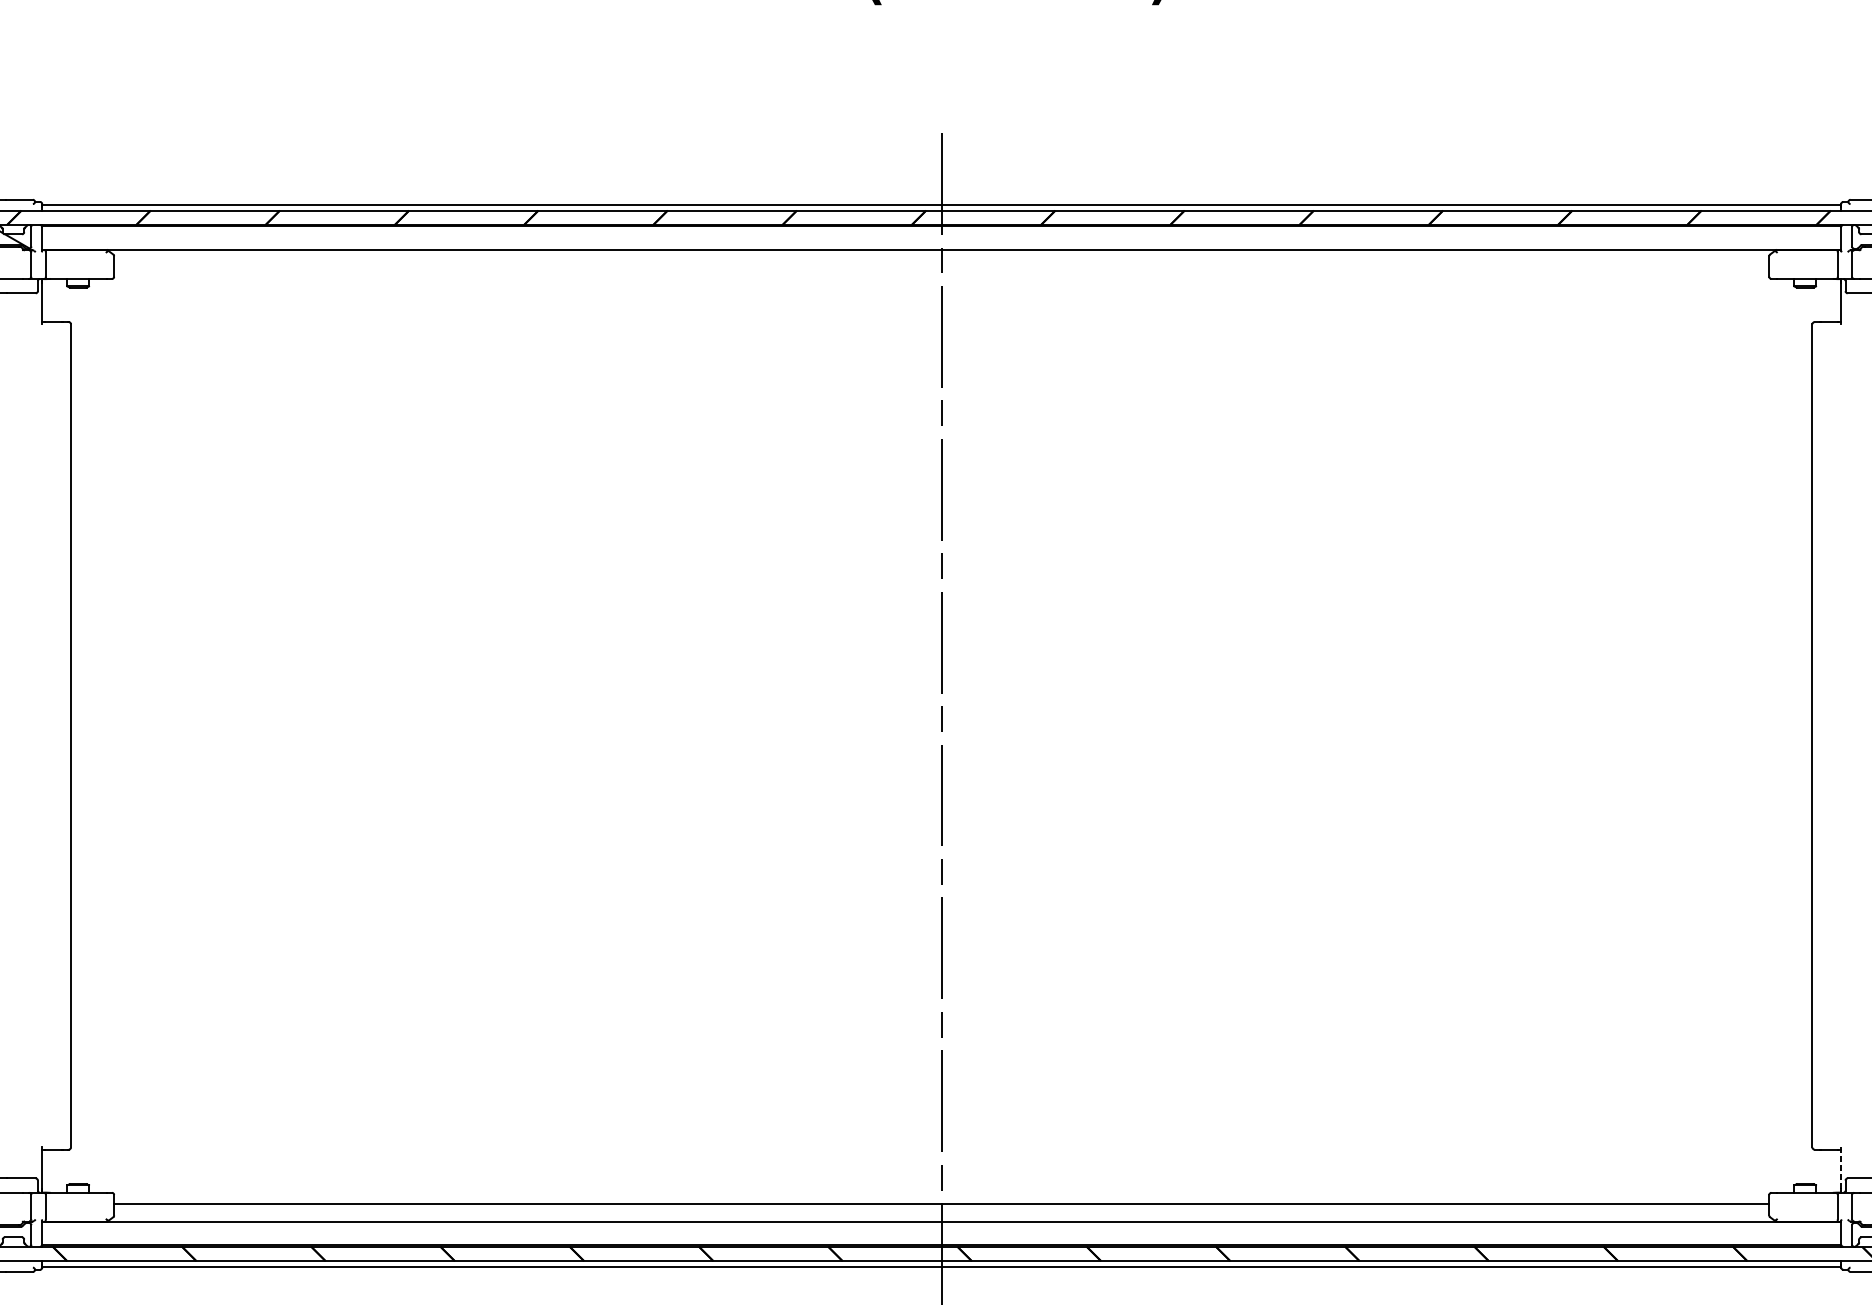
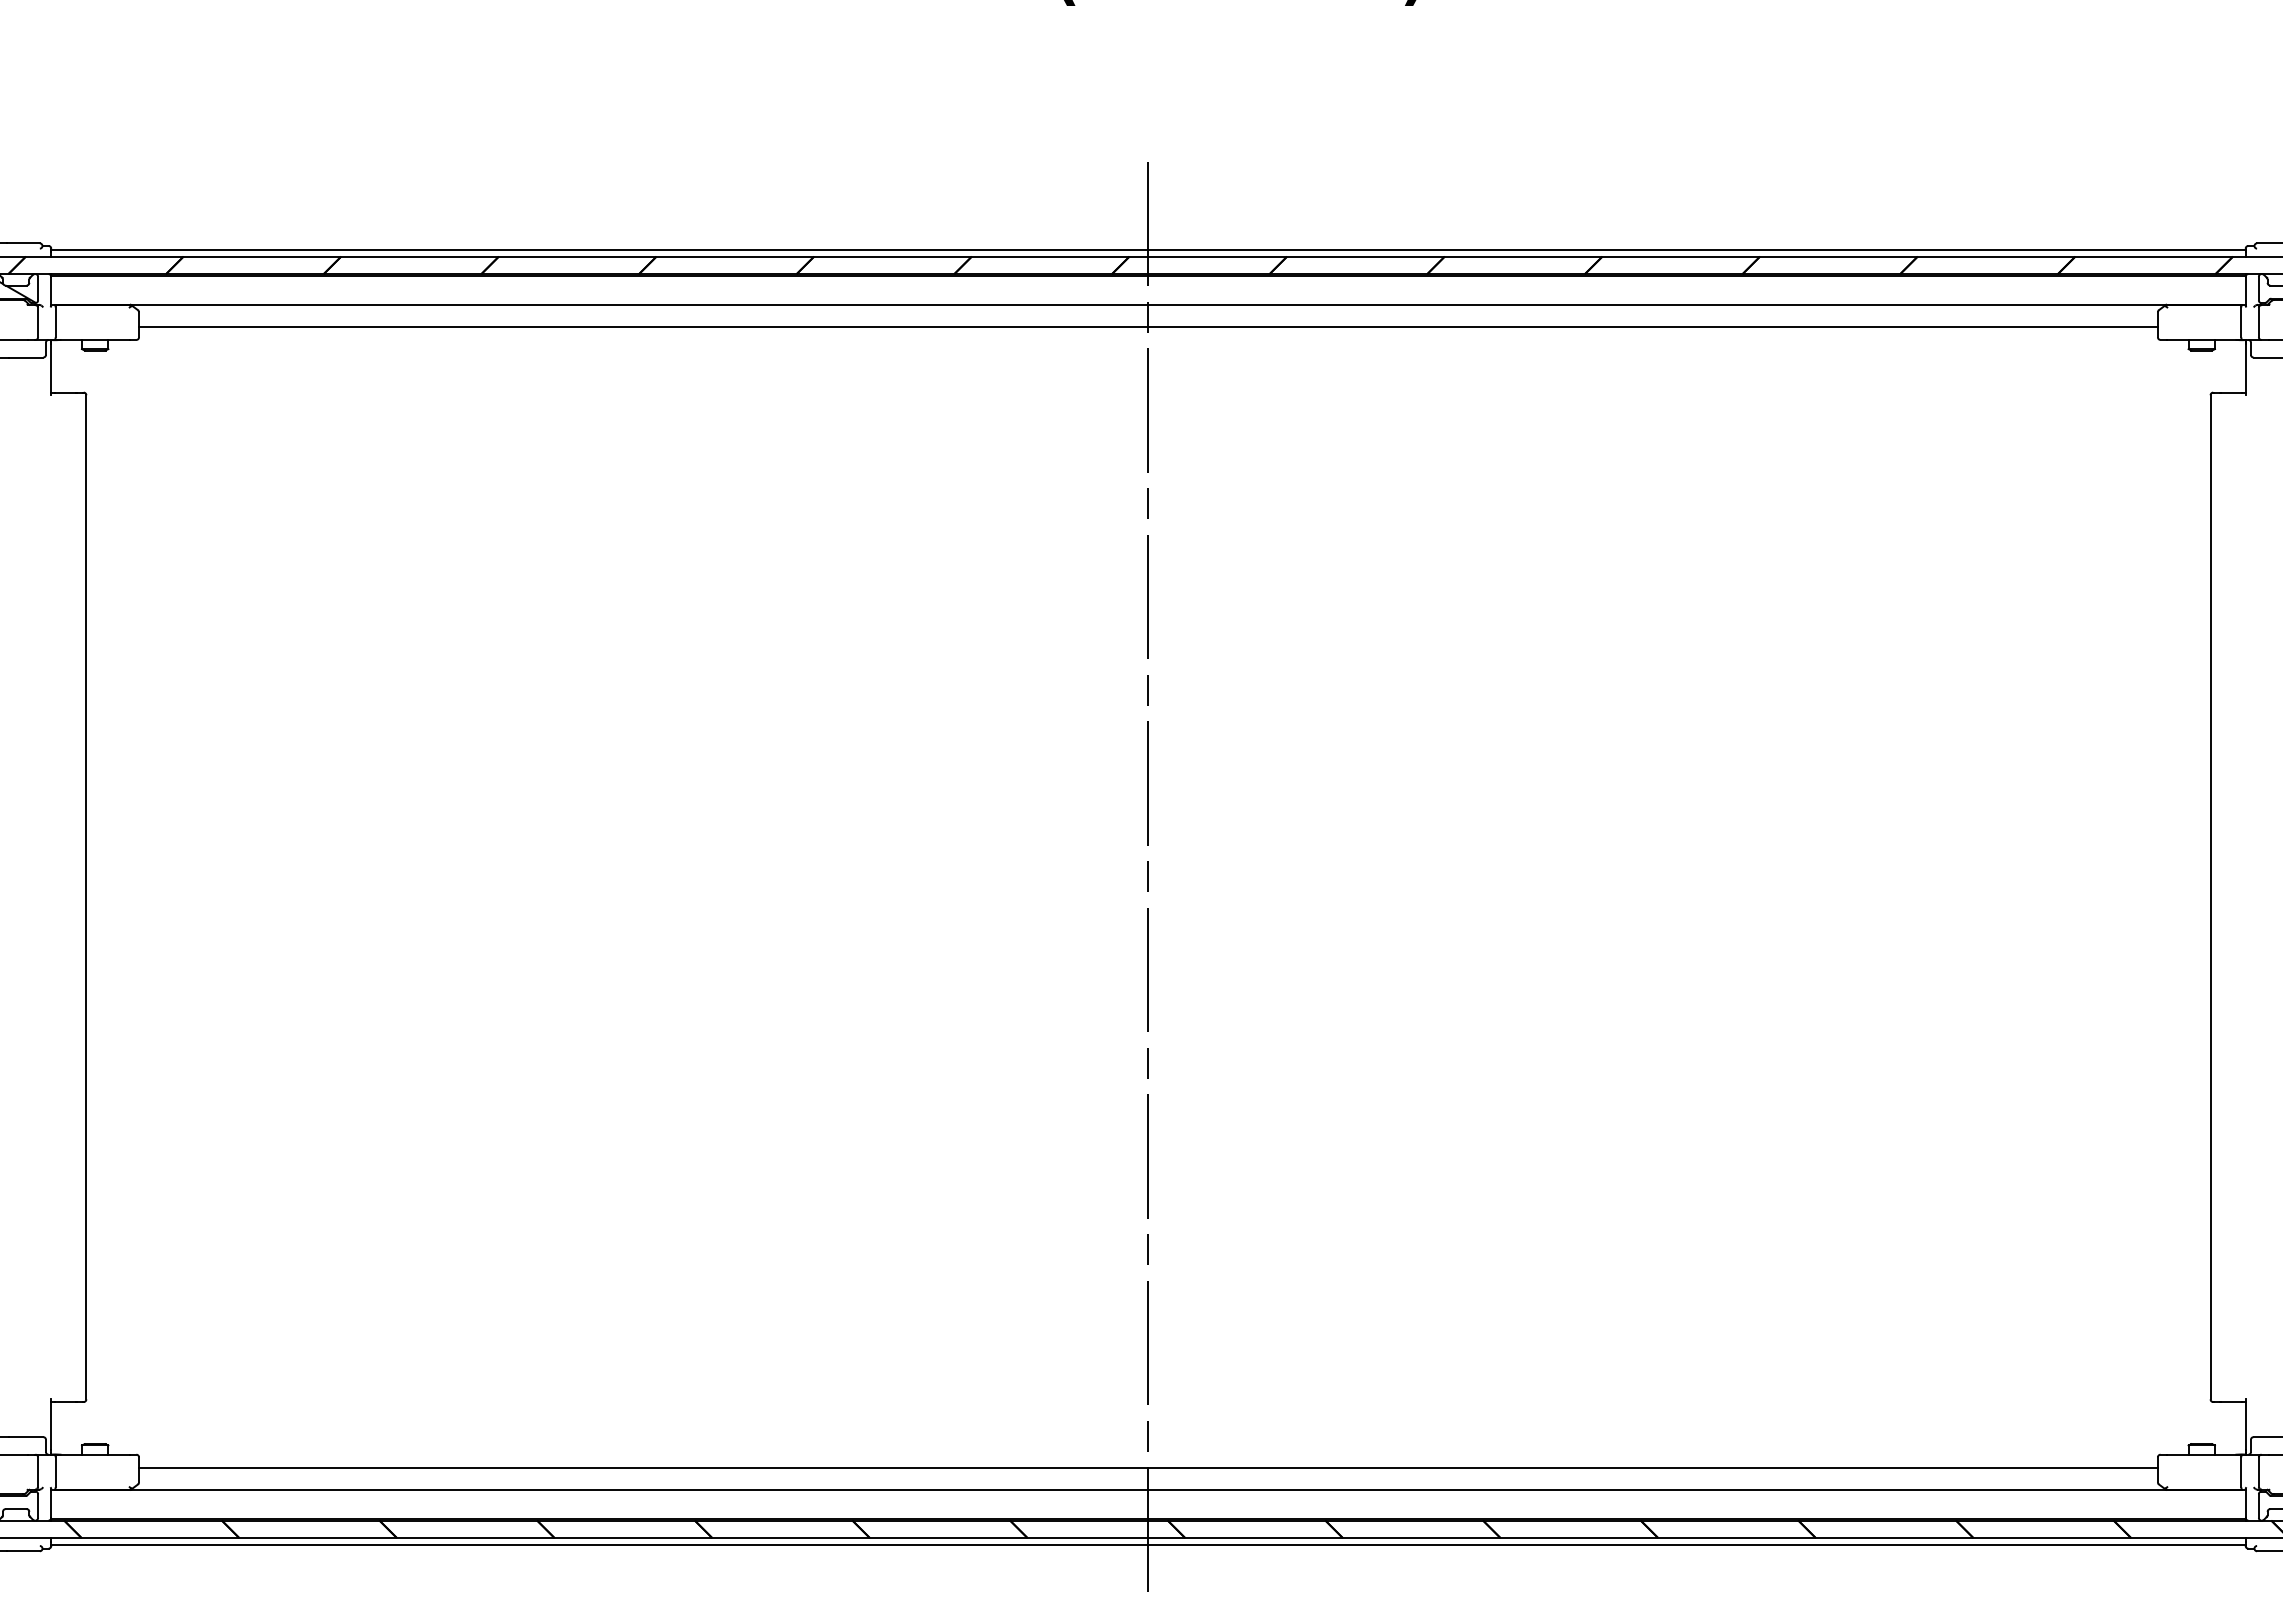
line: (941, 267) -> (1148, 326), added
line: (1841, 1168) -> (2245, 1424), dashed -> solid

